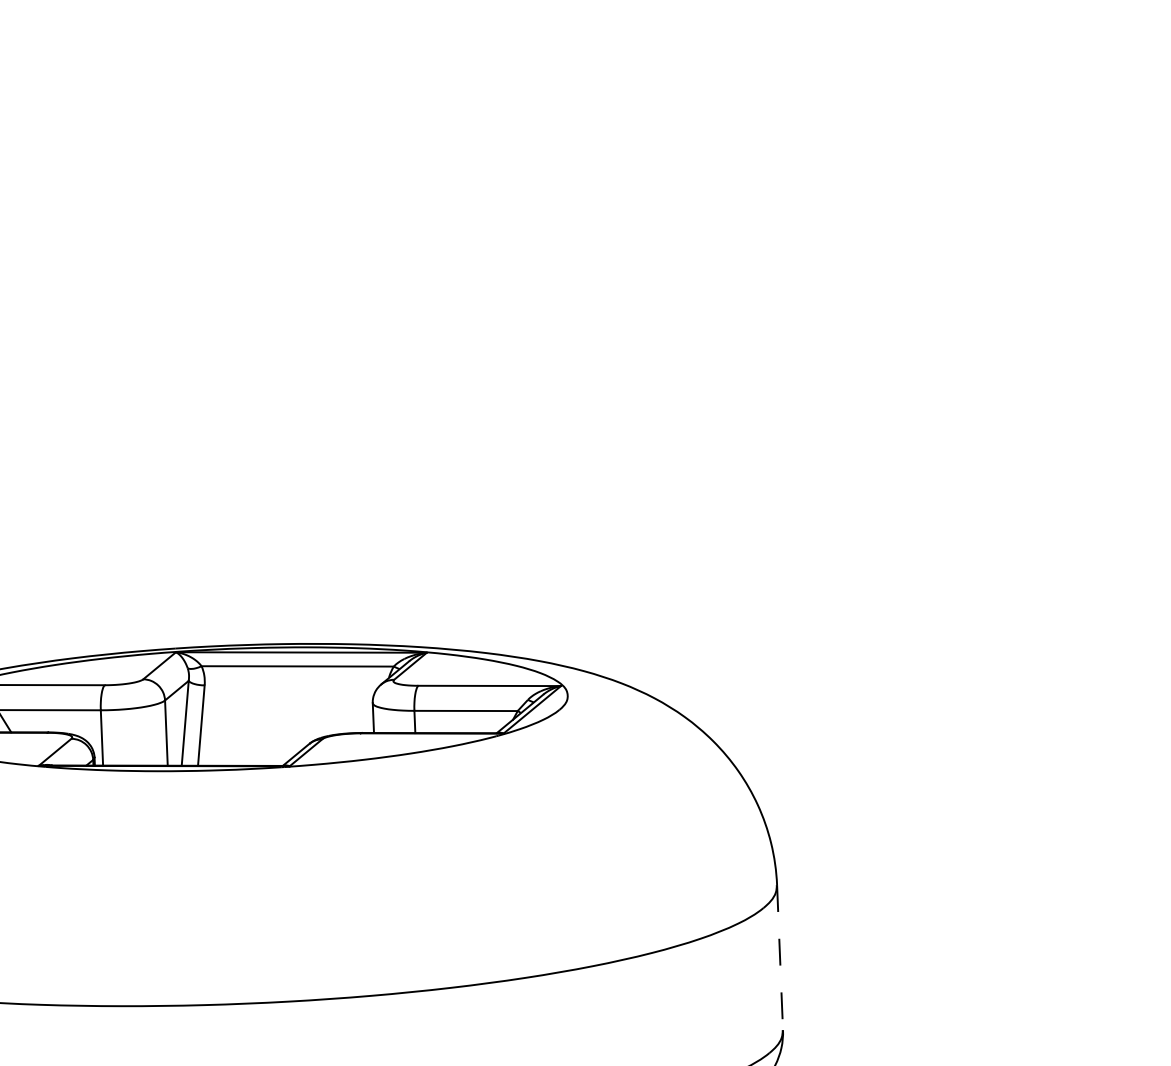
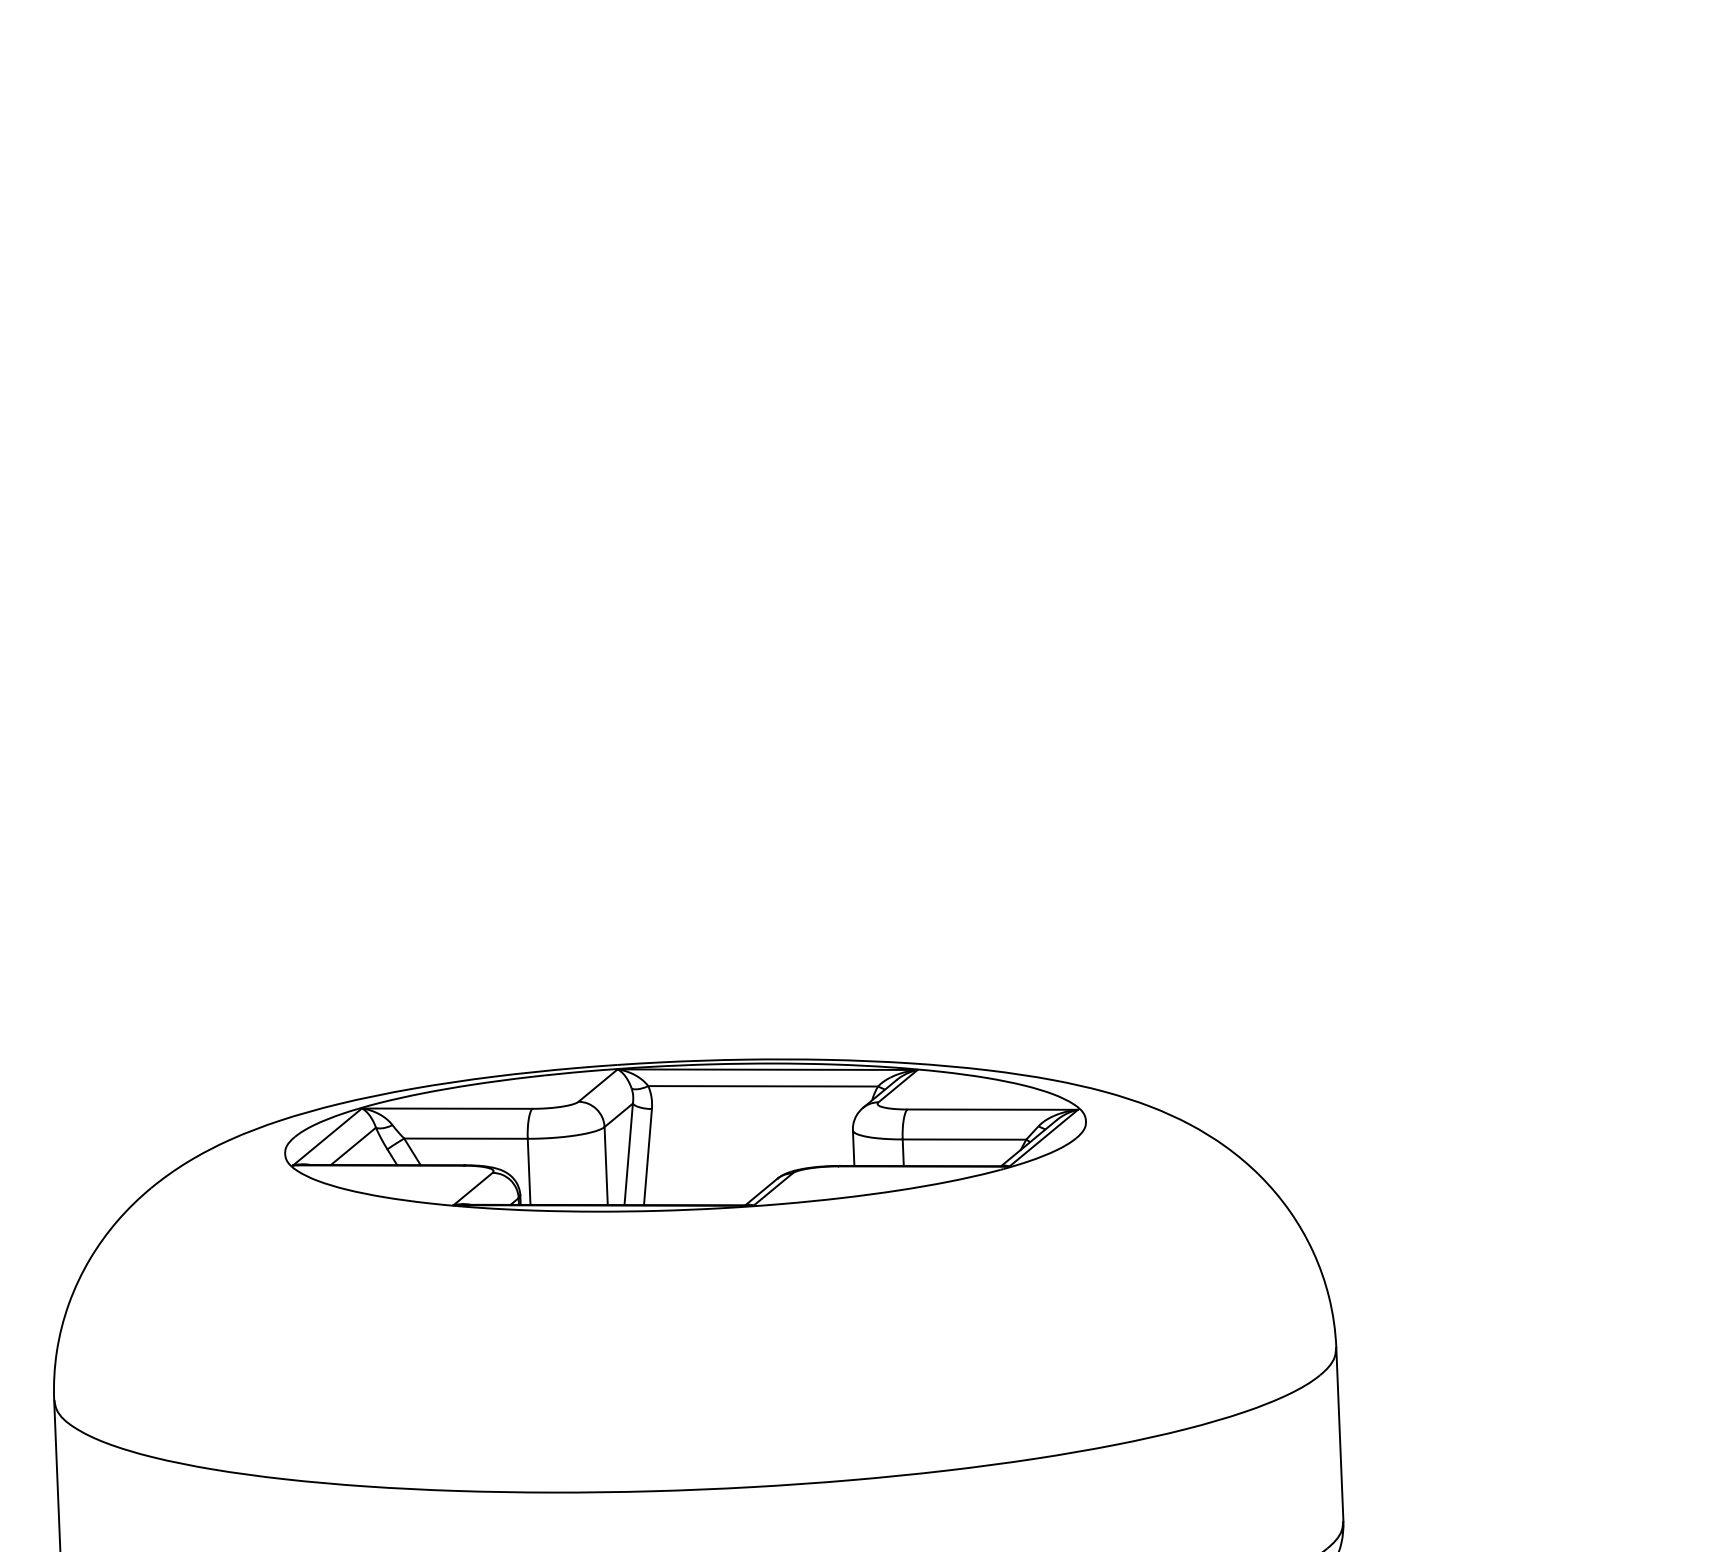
line: (779, 957) -> (1339, 1434), dashed -> solid

